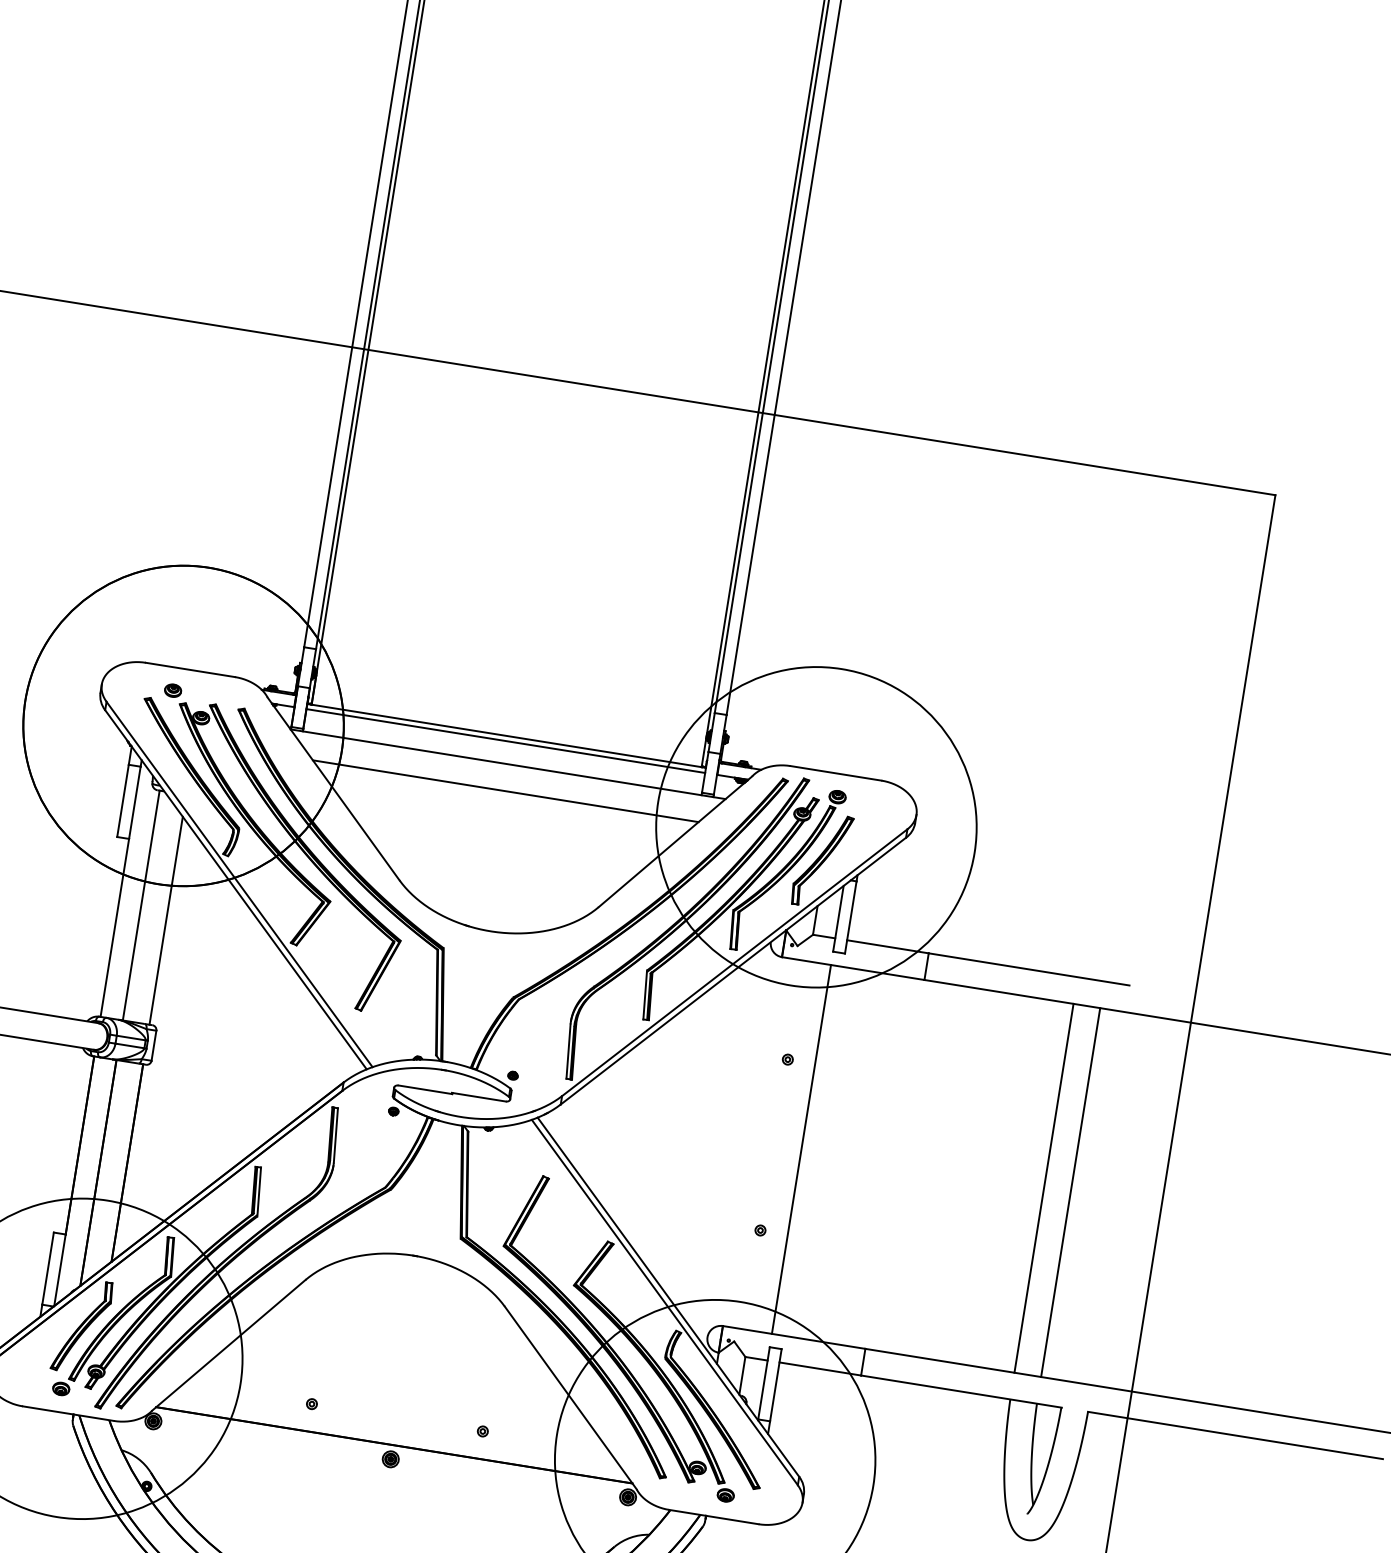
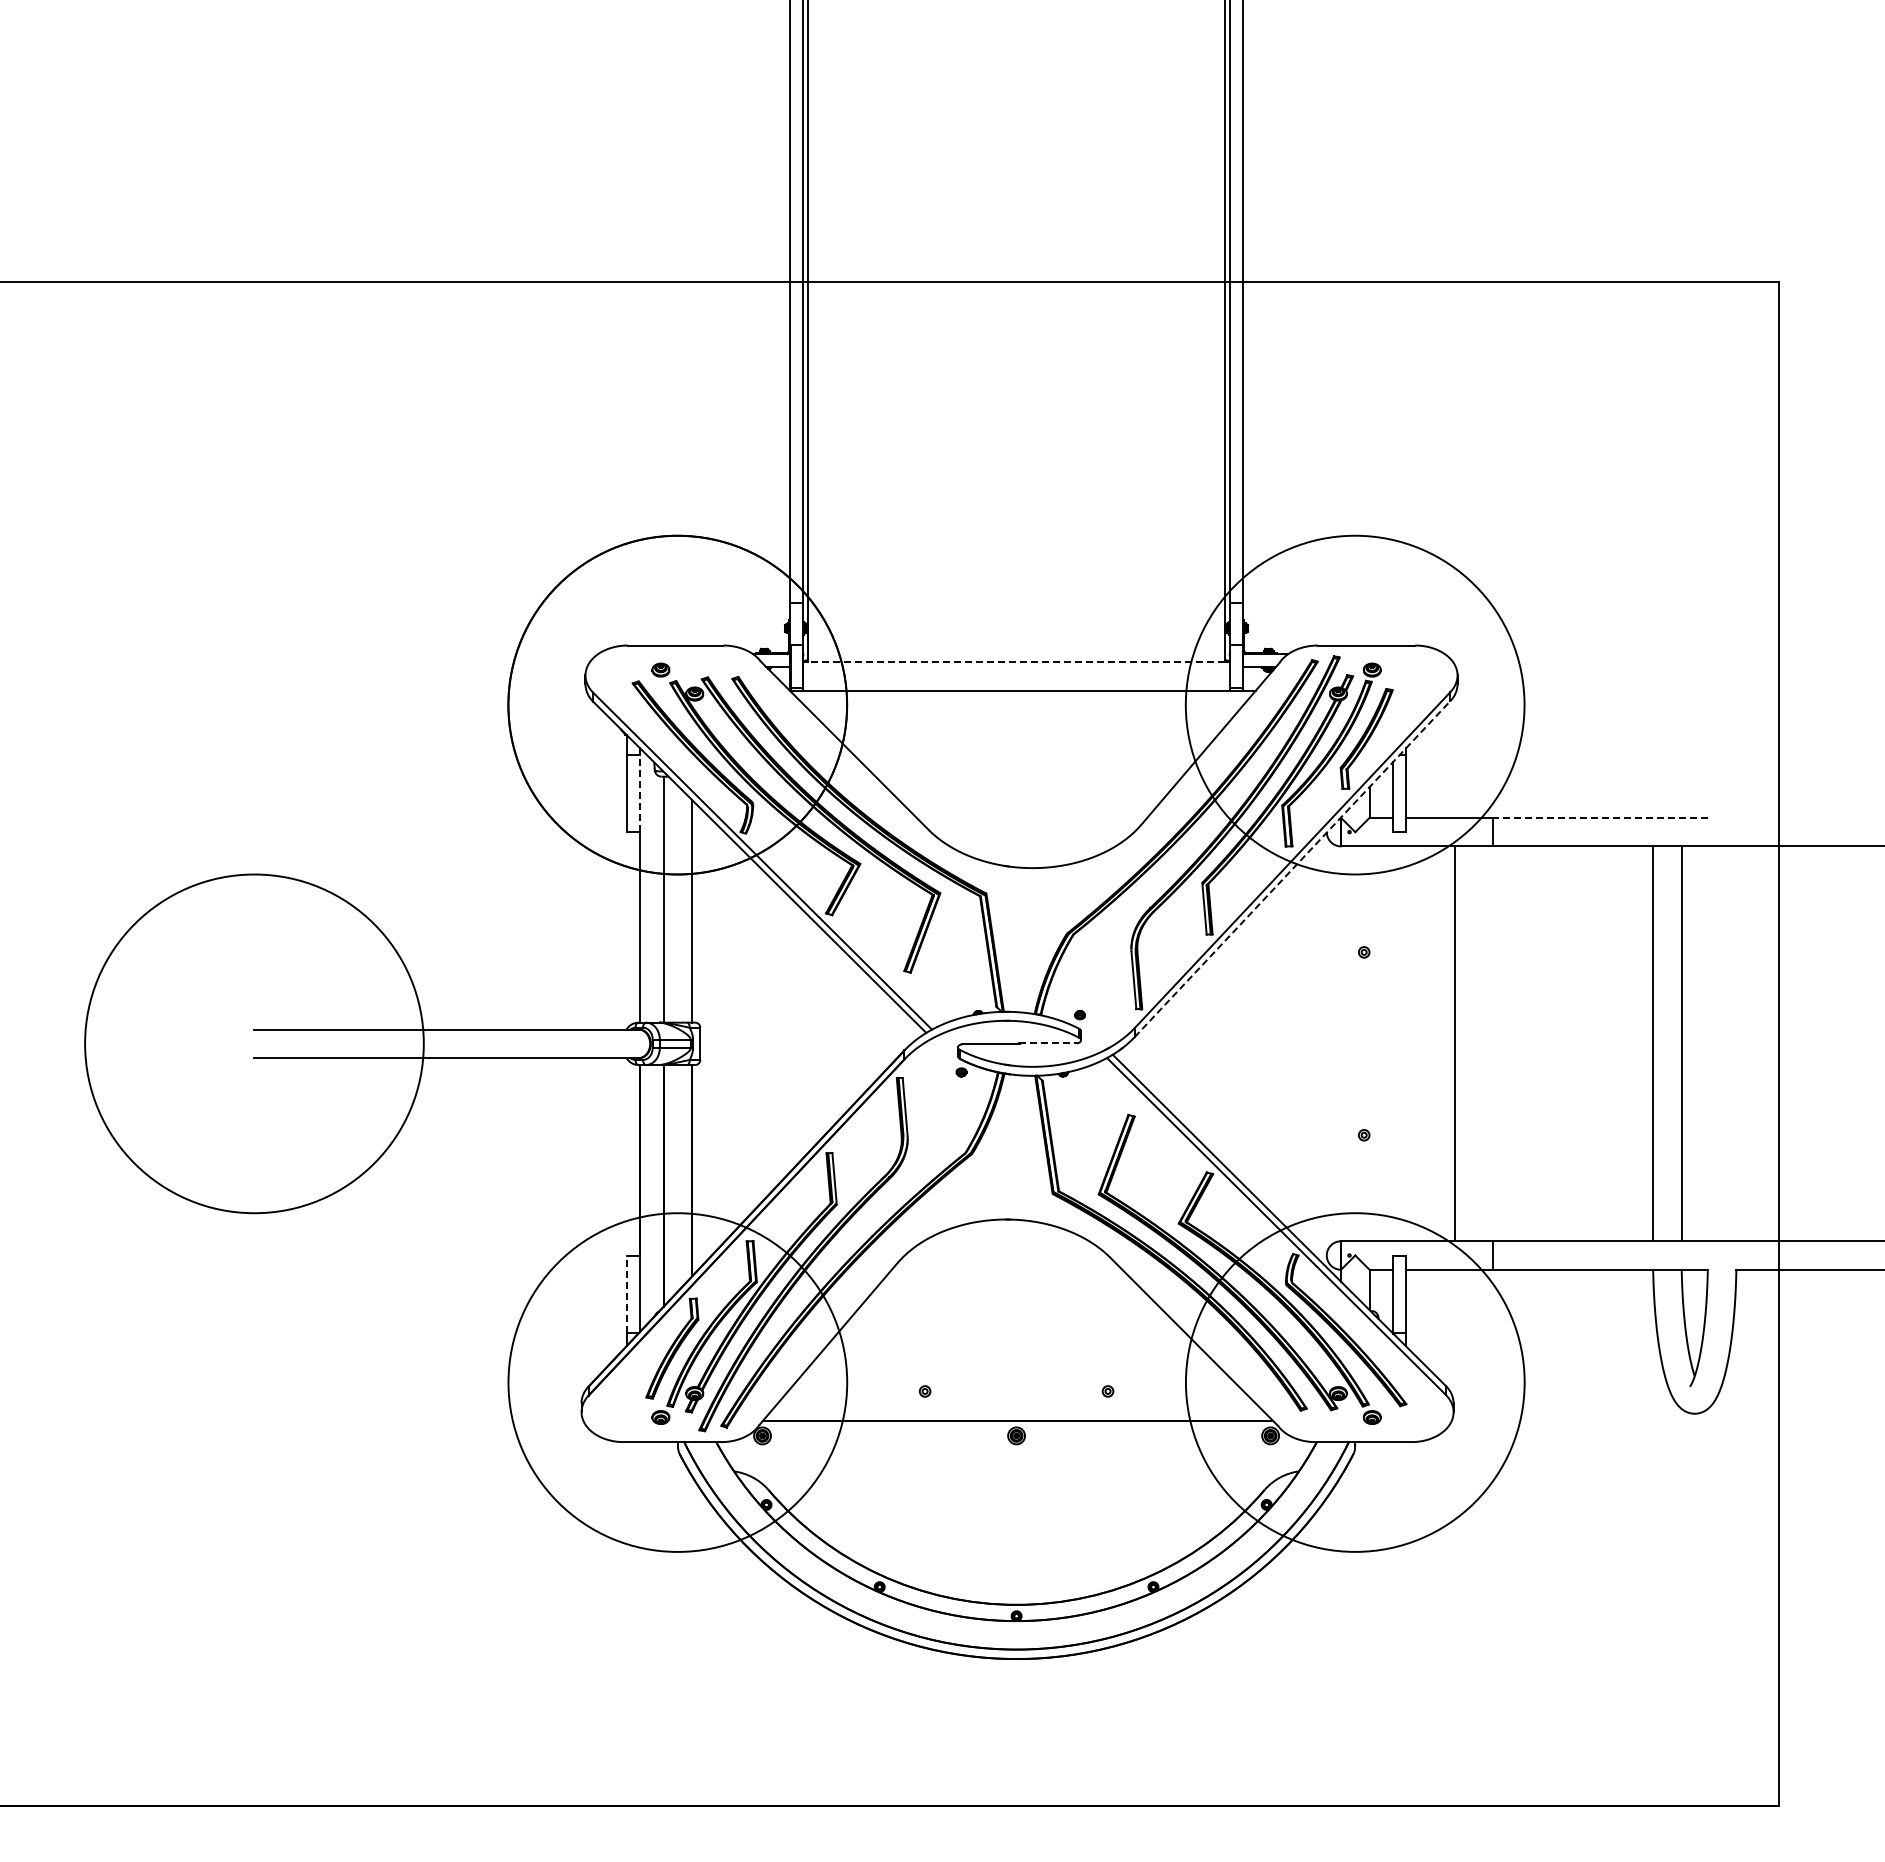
line: (506, 735) -> (1016, 661), solid -> dashed
line: (505, 741) -> (1016, 667), removed
line: (505, 791) -> (1024, 719), removed
line: (134, 802) -> (639, 793), solid -> dashed
line: (1028, 969) -> (1600, 817), solid -> dashed
line: (733, 971) -> (1292, 869), solid -> dashed
line: (479, 1097) -> (1048, 1043), solid -> dashed
line: (801, 1149) -> (1455, 1043), moved
line: (48, 1269) -> (627, 1294), solid -> dashed

